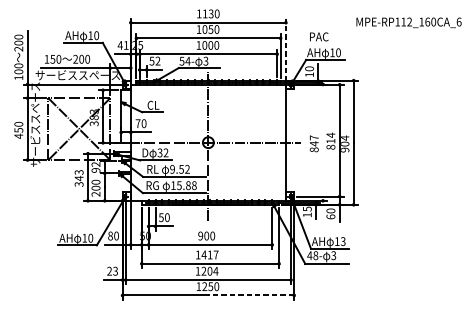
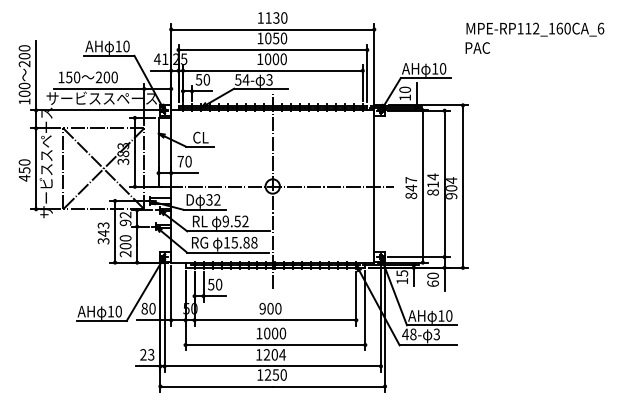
text: (318, 36) -> (477, 47), moved
line: (286, 49) -> (374, 64), dashed -> solid
text: (157, 60) -> (206, 79), 52 -> 50
line: (322, 142) -> (422, 186), added
text: (343, 241) -> (449, 315), 13 -> 10
text: (209, 254) -> (274, 333), 1417 -> 1000
line: (250, 295) -> (328, 386), dashed -> solid

